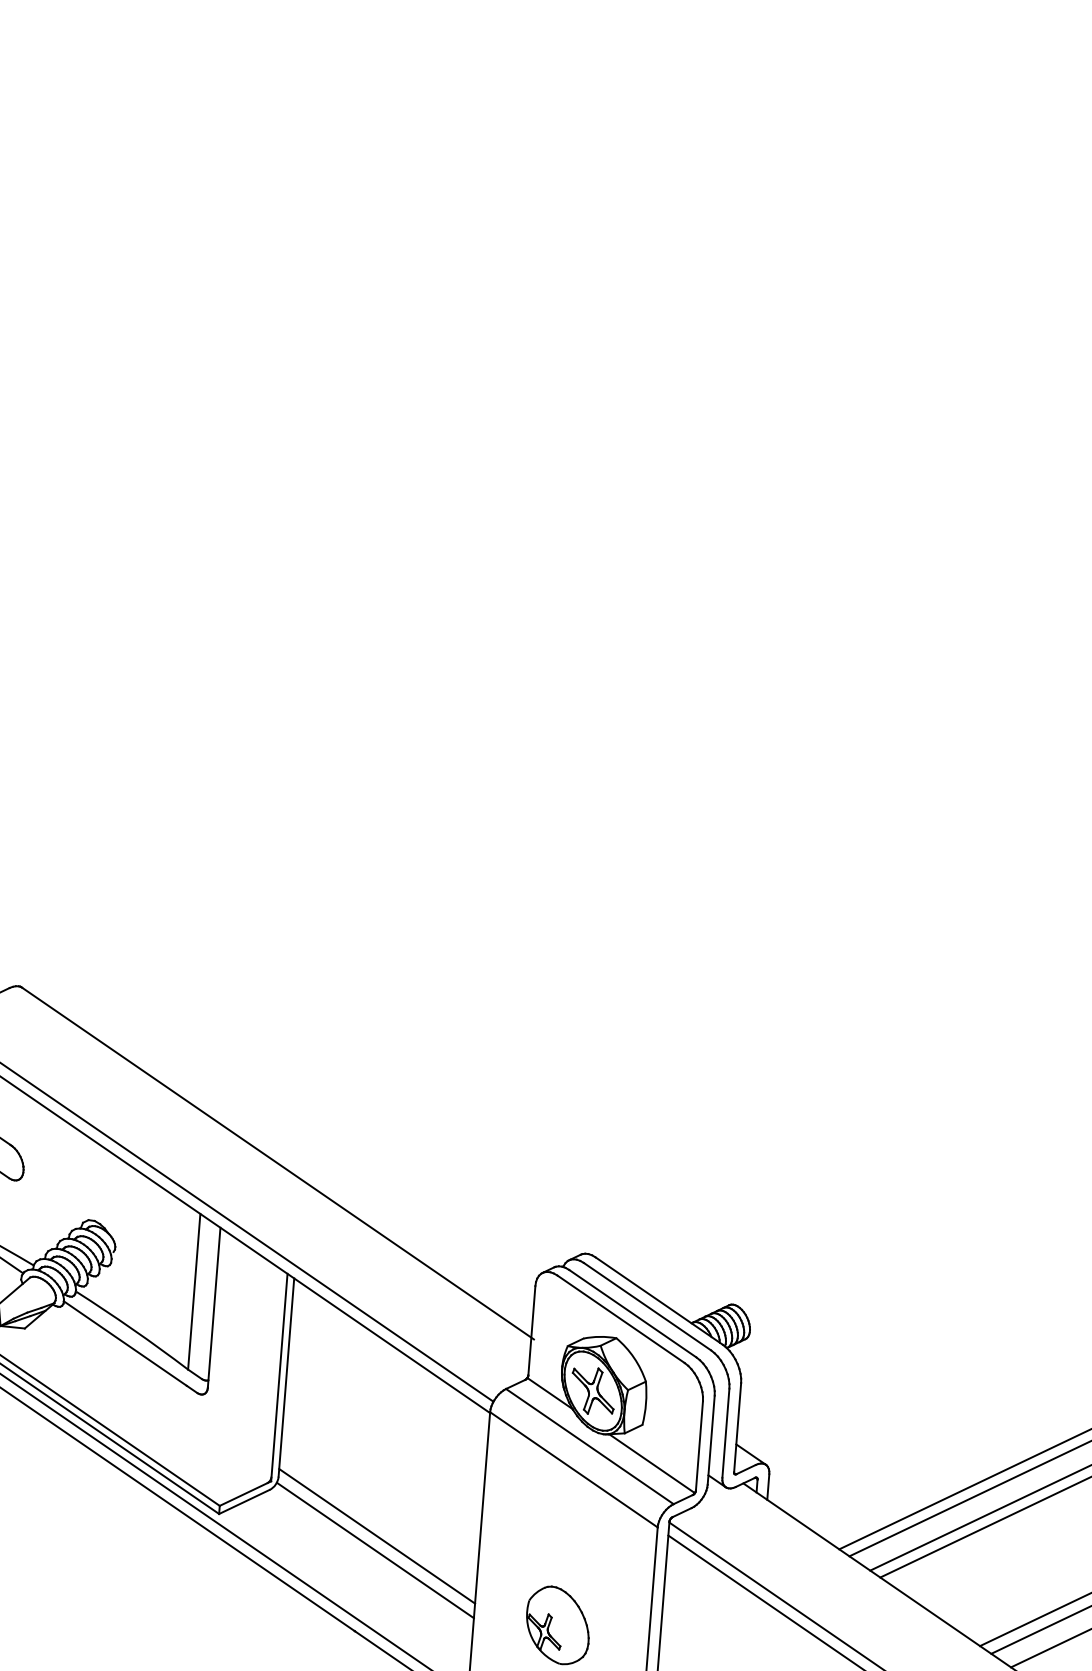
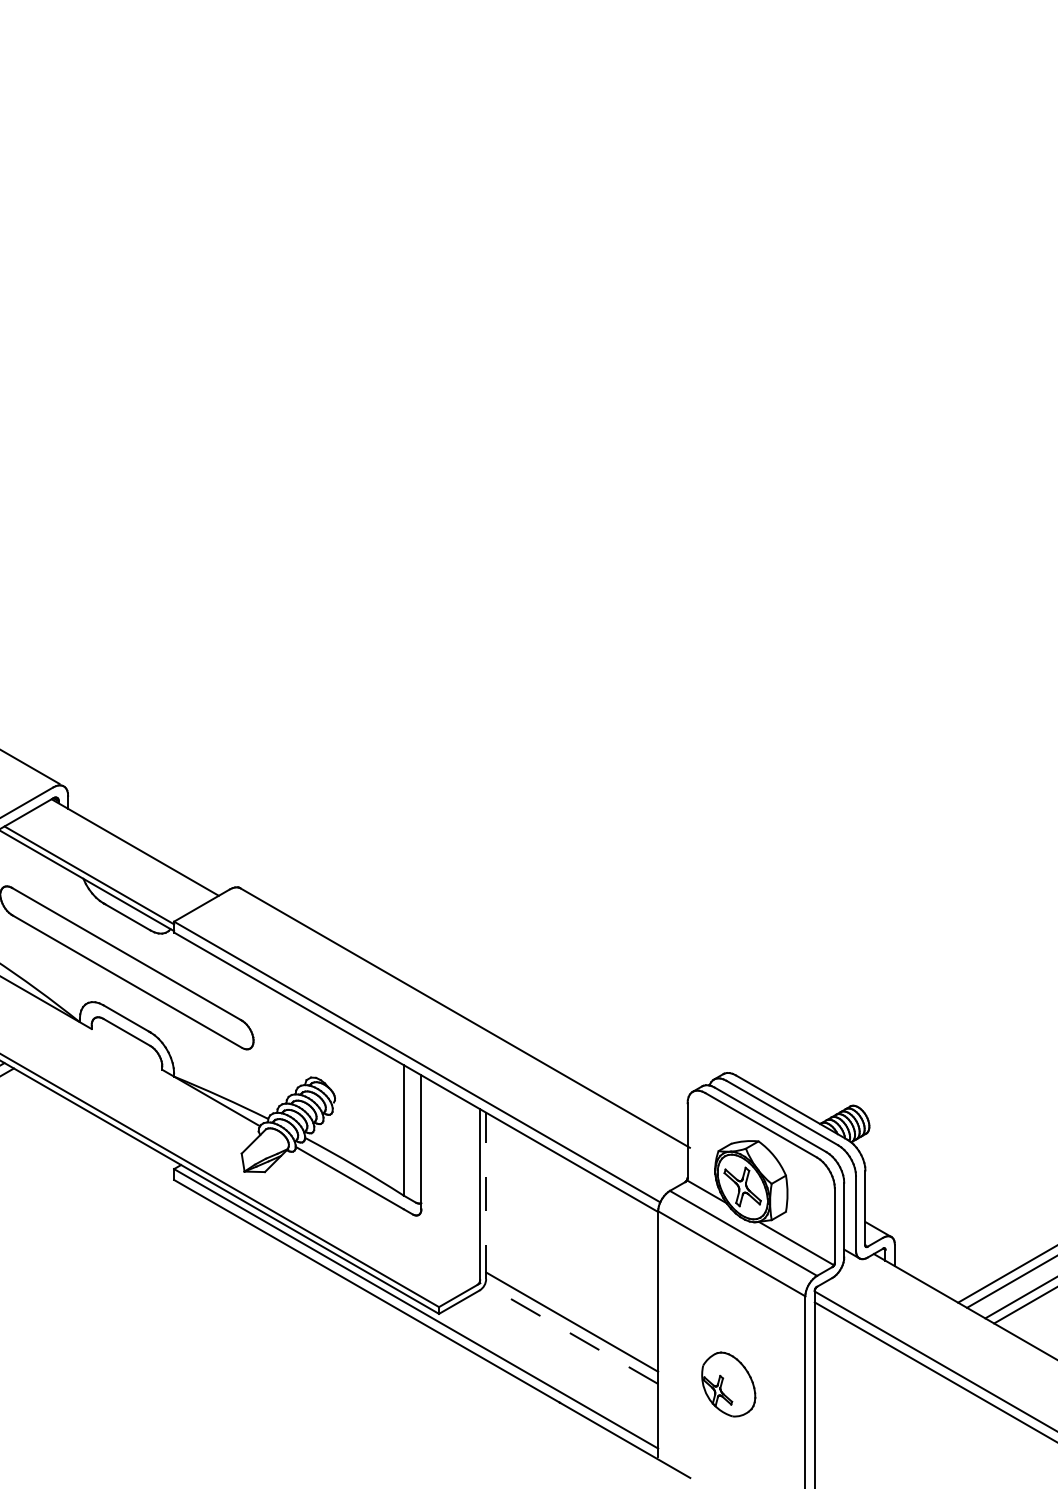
line: (286, 1377) -> (486, 1195), solid -> dashed
line: (375, 1550) -> (571, 1334), solid -> dashed

